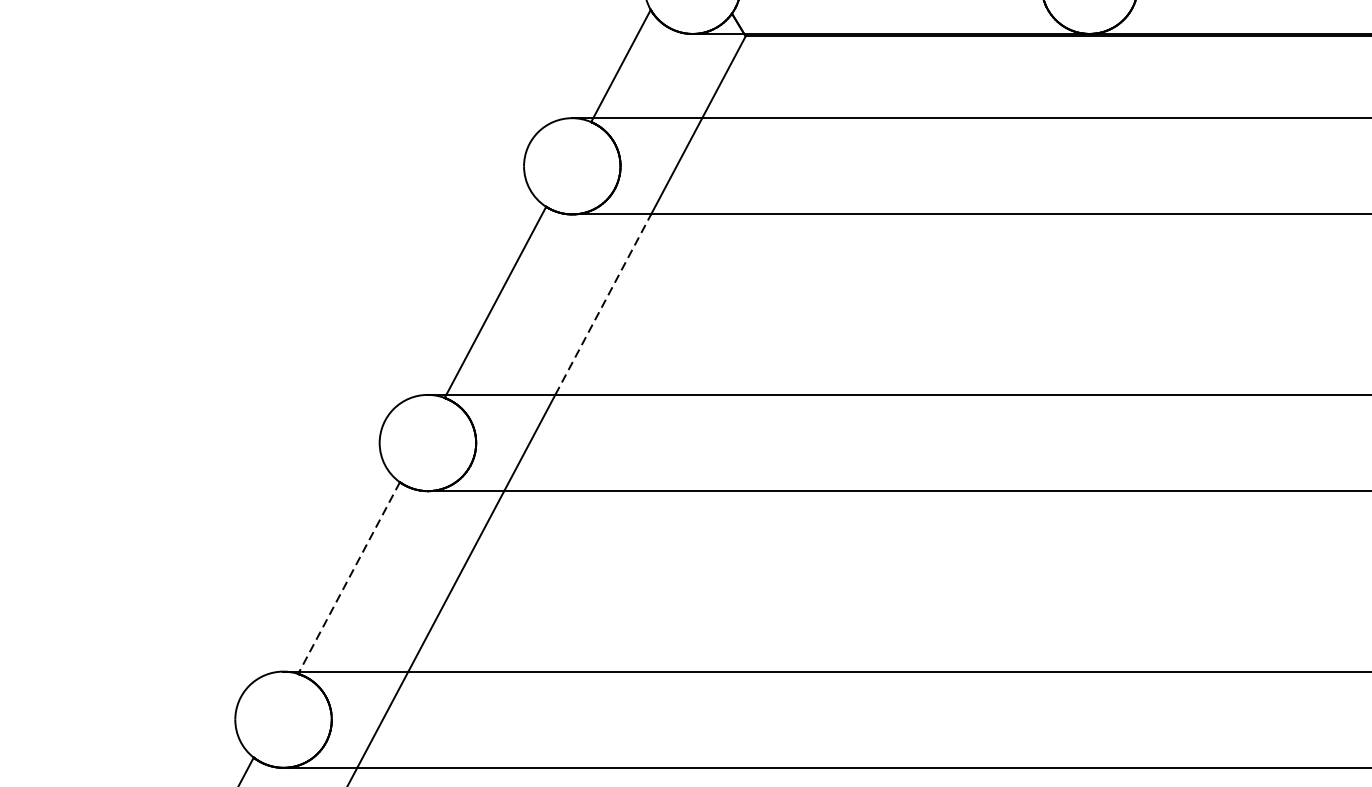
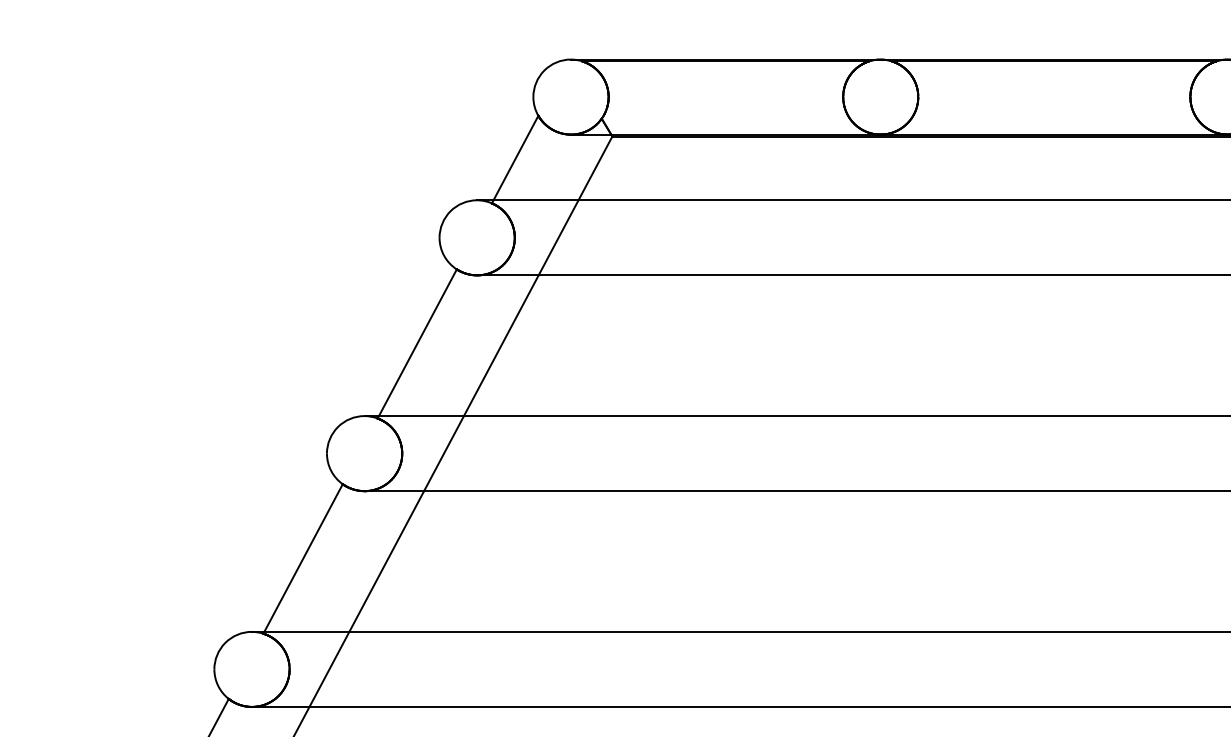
line: (603, 304) -> (501, 345), dashed -> solid
line: (349, 577) -> (303, 558), dashed -> solid

